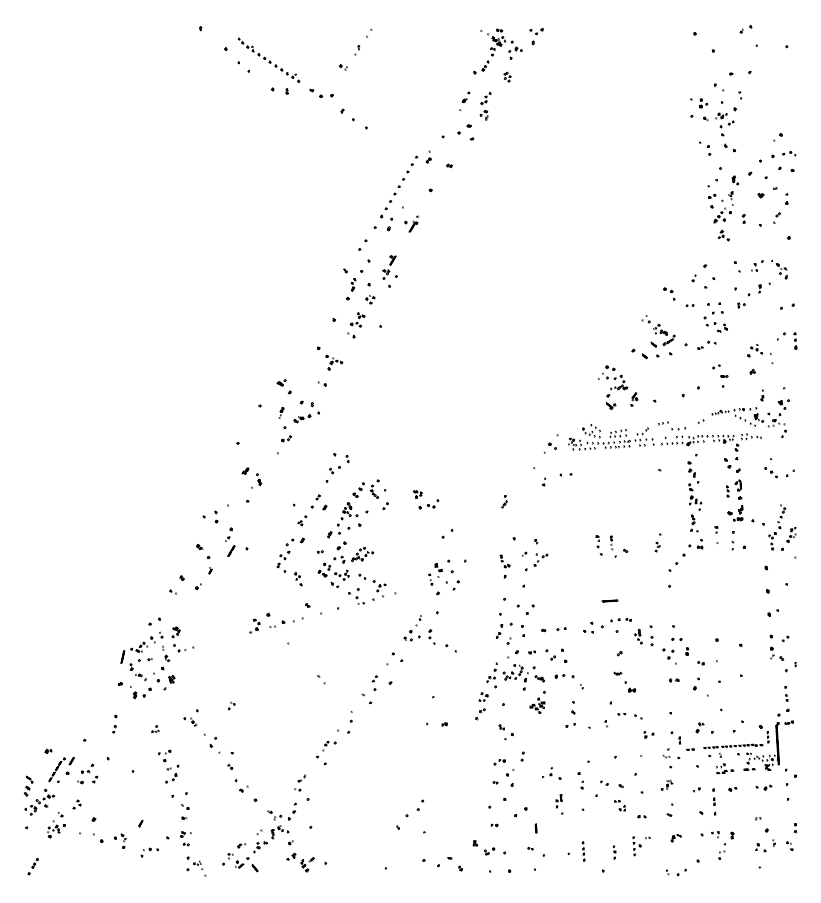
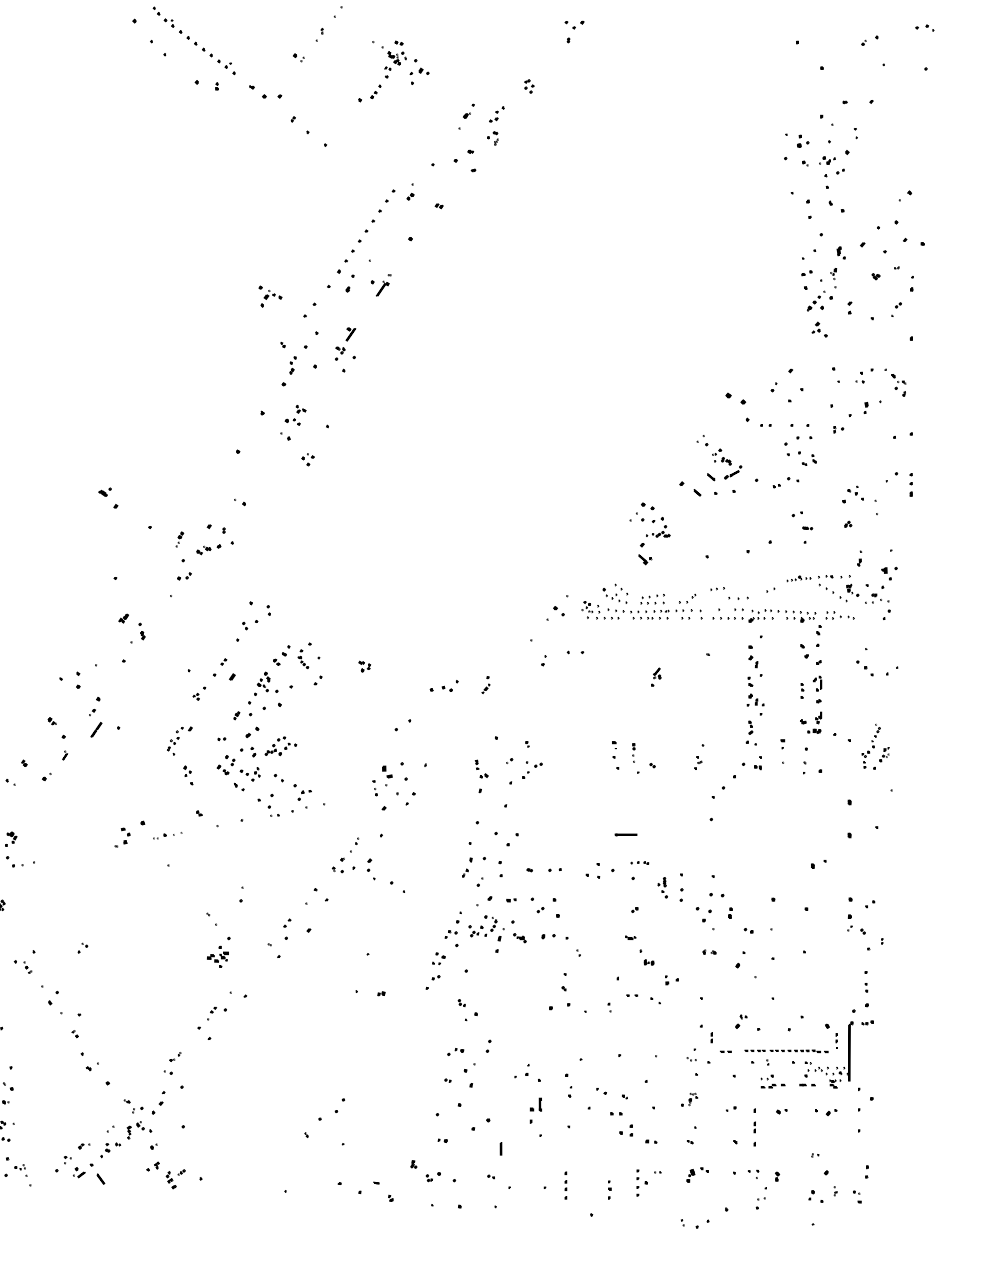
part: (497, 51) -> (394, 72), moved
part: (704, 148) -> (800, 205), size x1.4
part: (789, 153) -> (925, 27), moved
part: (669, 293) -> (737, 406), size x1.6
part: (370, 299) -> (308, 459), moved
part: (334, 362) -> (270, 296), moved
part: (283, 386) -> (107, 497), moved
part: (634, 399) -> (656, 677), moved
part: (428, 504) -> (443, 686), moved
part: (782, 527) -> (876, 746), size x0.7
part: (290, 554) -> (179, 739), size x0.6
part: (772, 612) -> (817, 863), moved
part: (620, 620) -> (639, 863), size x0.6
part: (286, 622) -> (167, 835), size x0.6
part: (537, 701) -> (218, 950), moved
part: (350, 716) -> (240, 894), moved
part: (570, 725) -> (558, 1006), size x1.6
part: (648, 734) -> (671, 980), moved
part: (559, 804) -> (536, 1117), size x1.4
part: (619, 805) -> (620, 1124), size x1.6
part: (675, 838) -> (696, 1175), size x1.6

